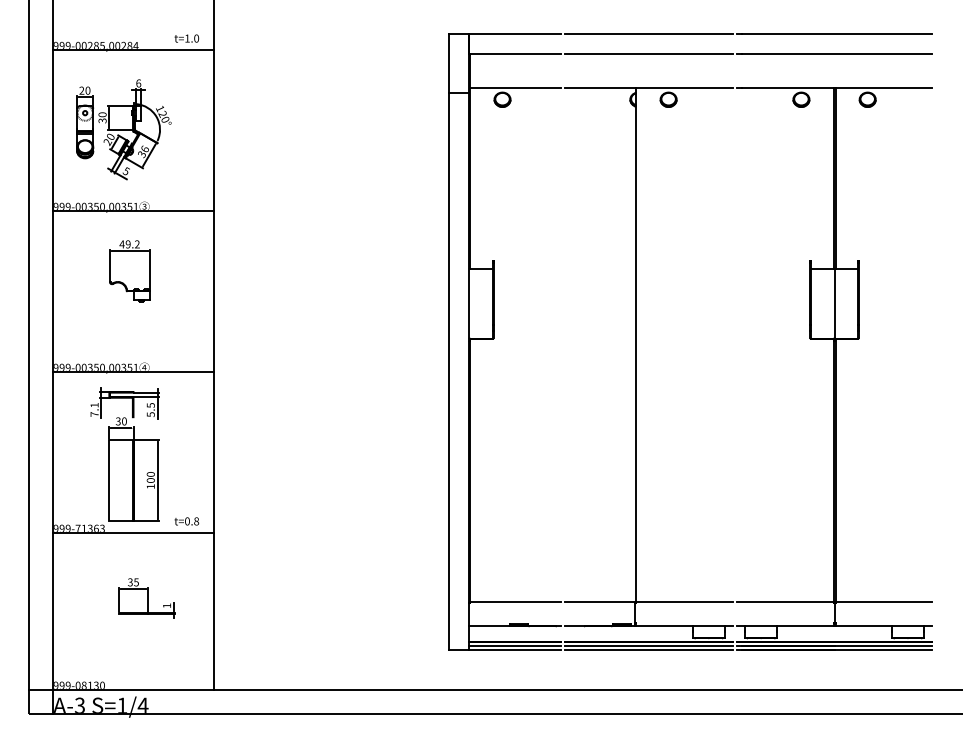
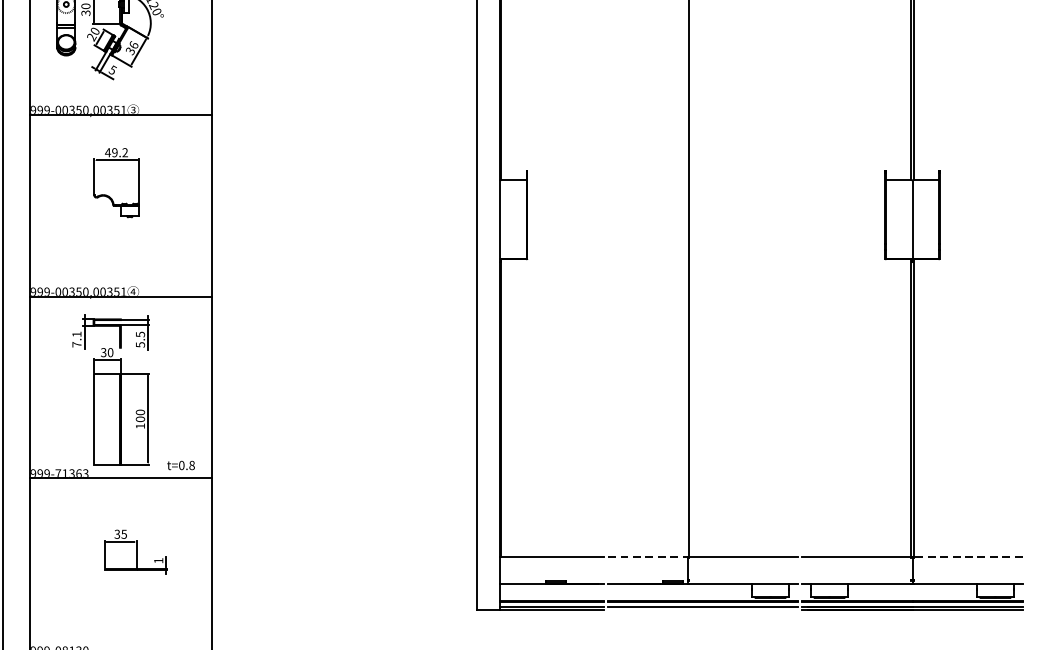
line: (600, 602) -> (648, 557), solid -> dashed
line: (883, 602) -> (967, 557), solid -> dashed
line: (648, 649) -> (702, 610), removed

